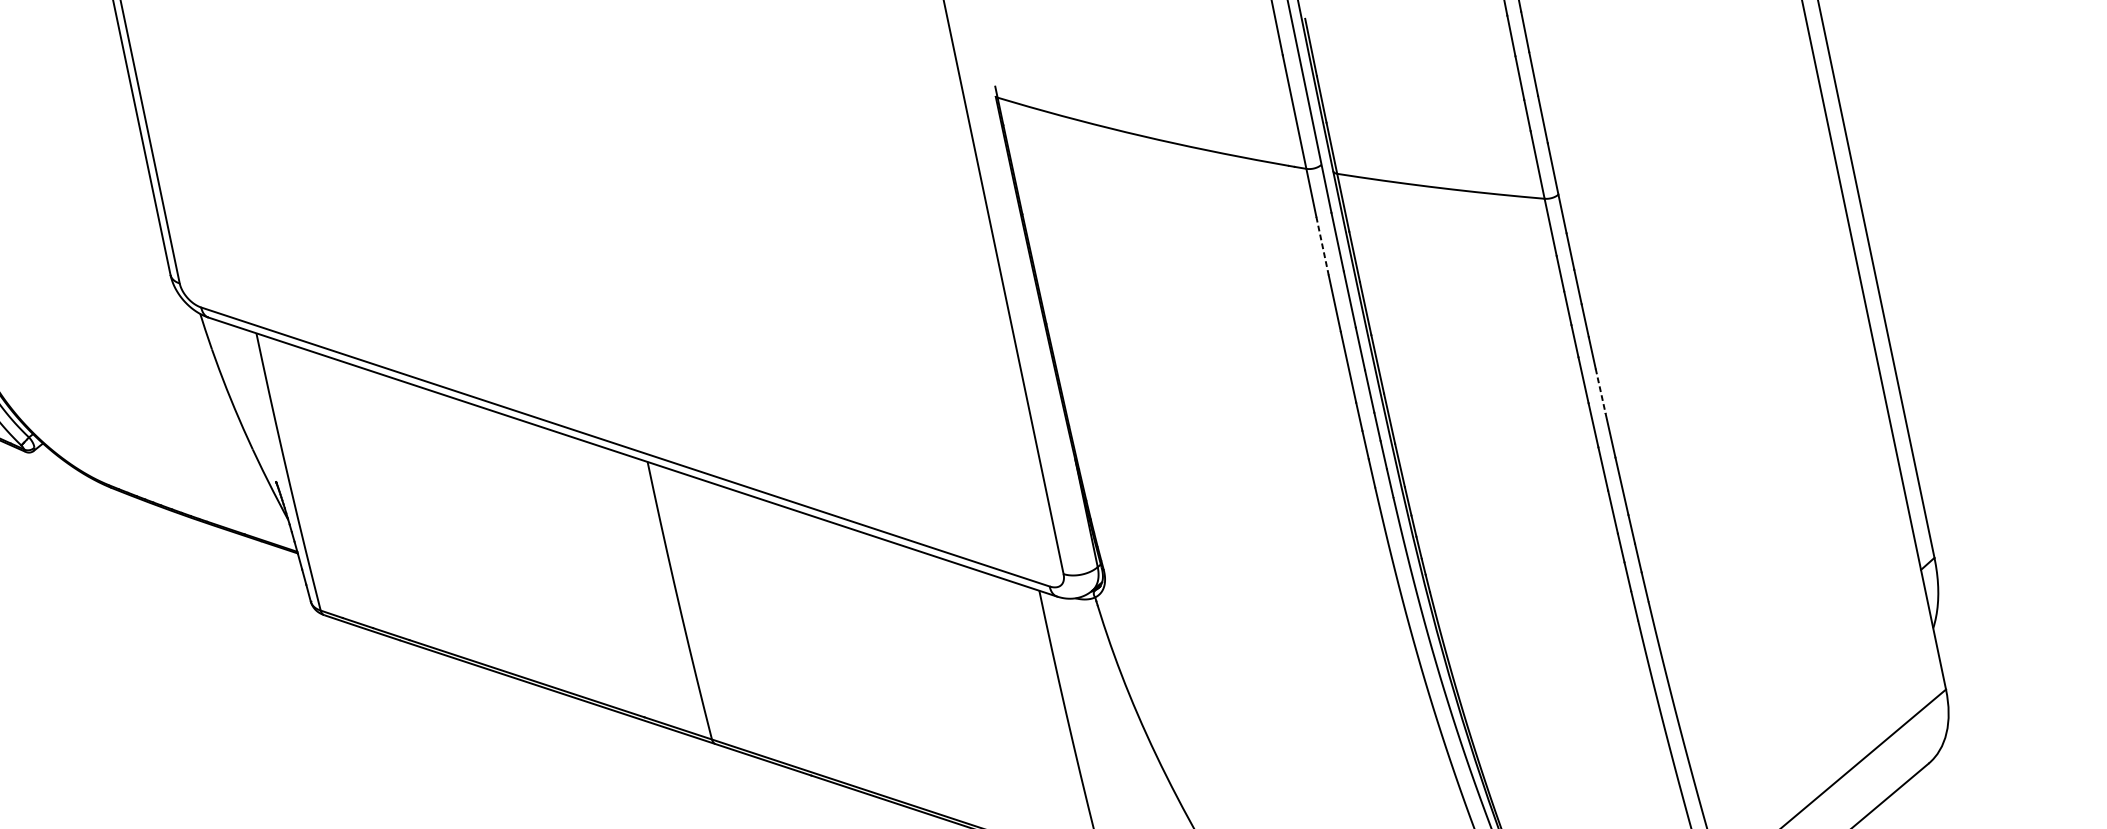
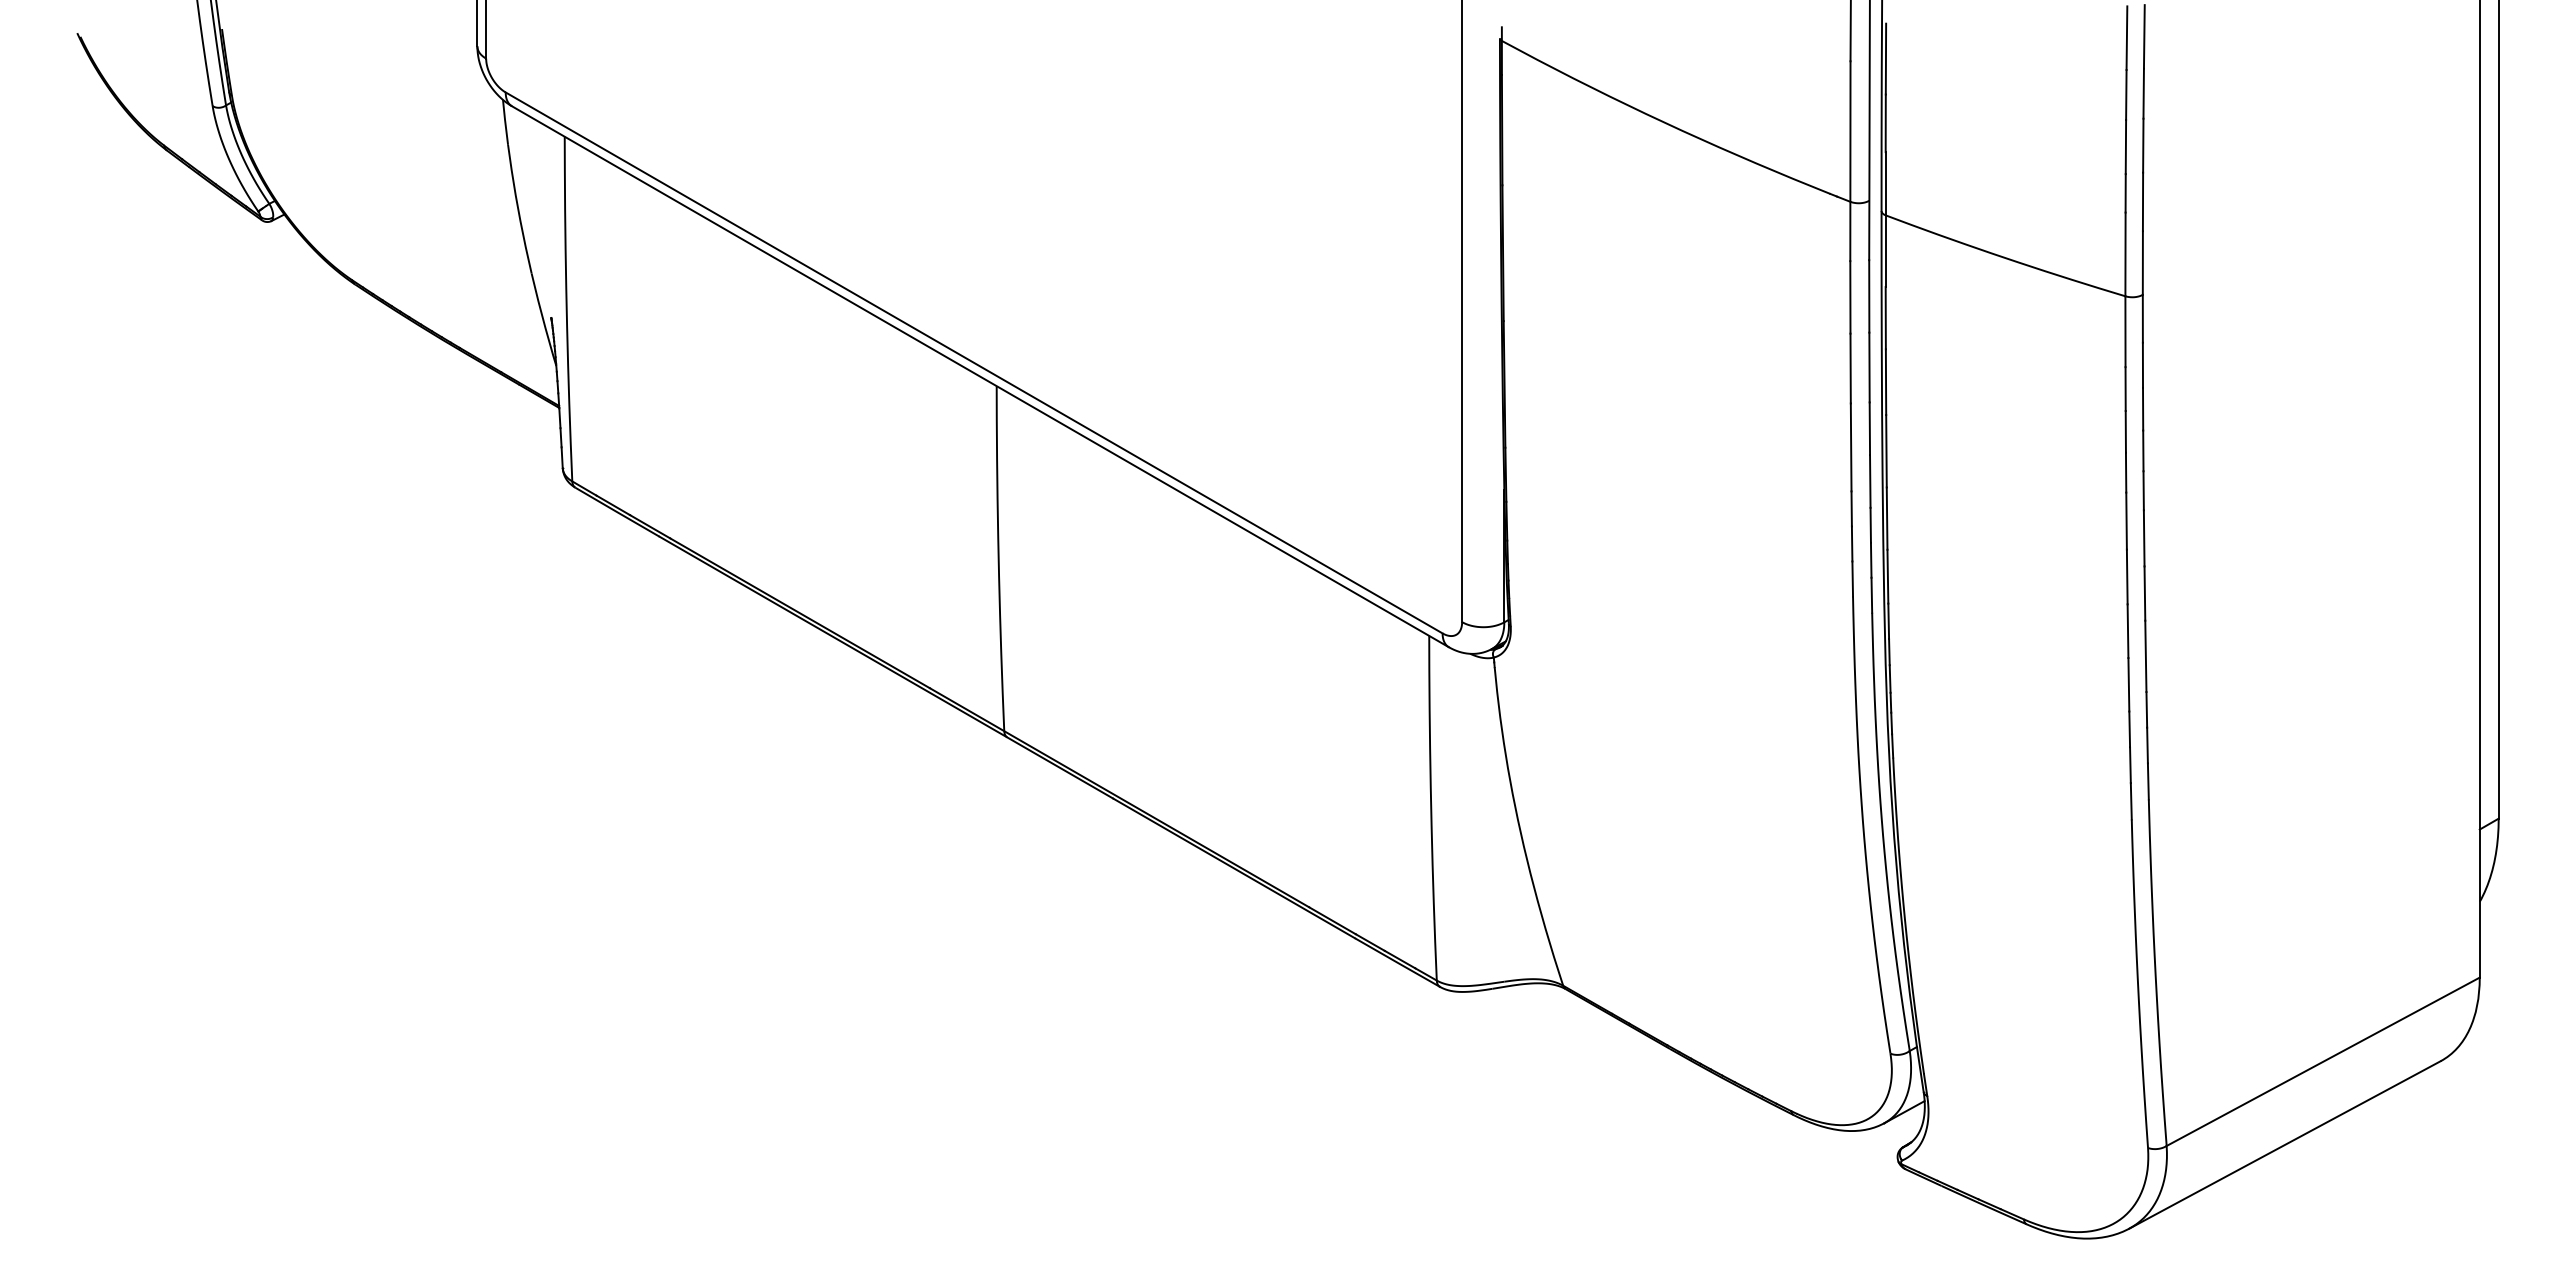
line: (1322, 246) -> (1850, 297), dashed -> solid
line: (1600, 391) -> (2144, 538), dashed -> solid

